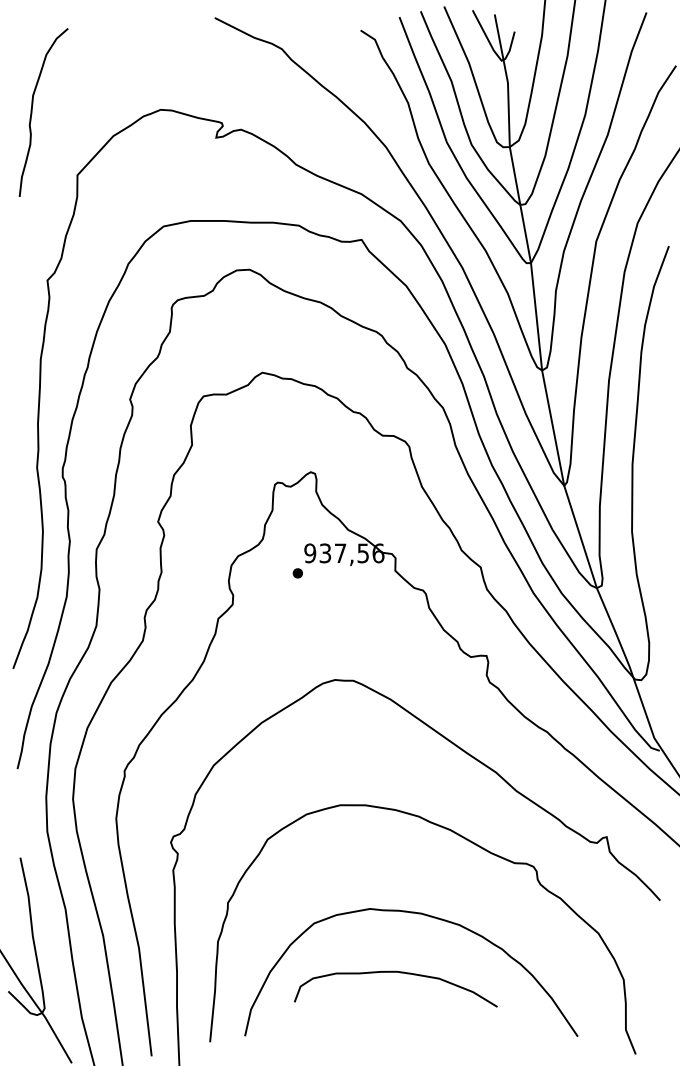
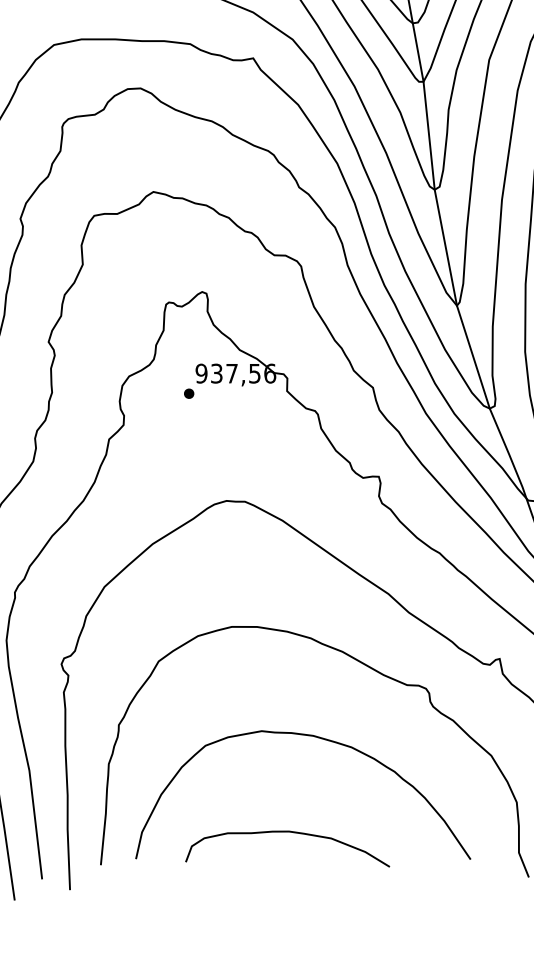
curve: (400, 973) -> (292, 833), moved

